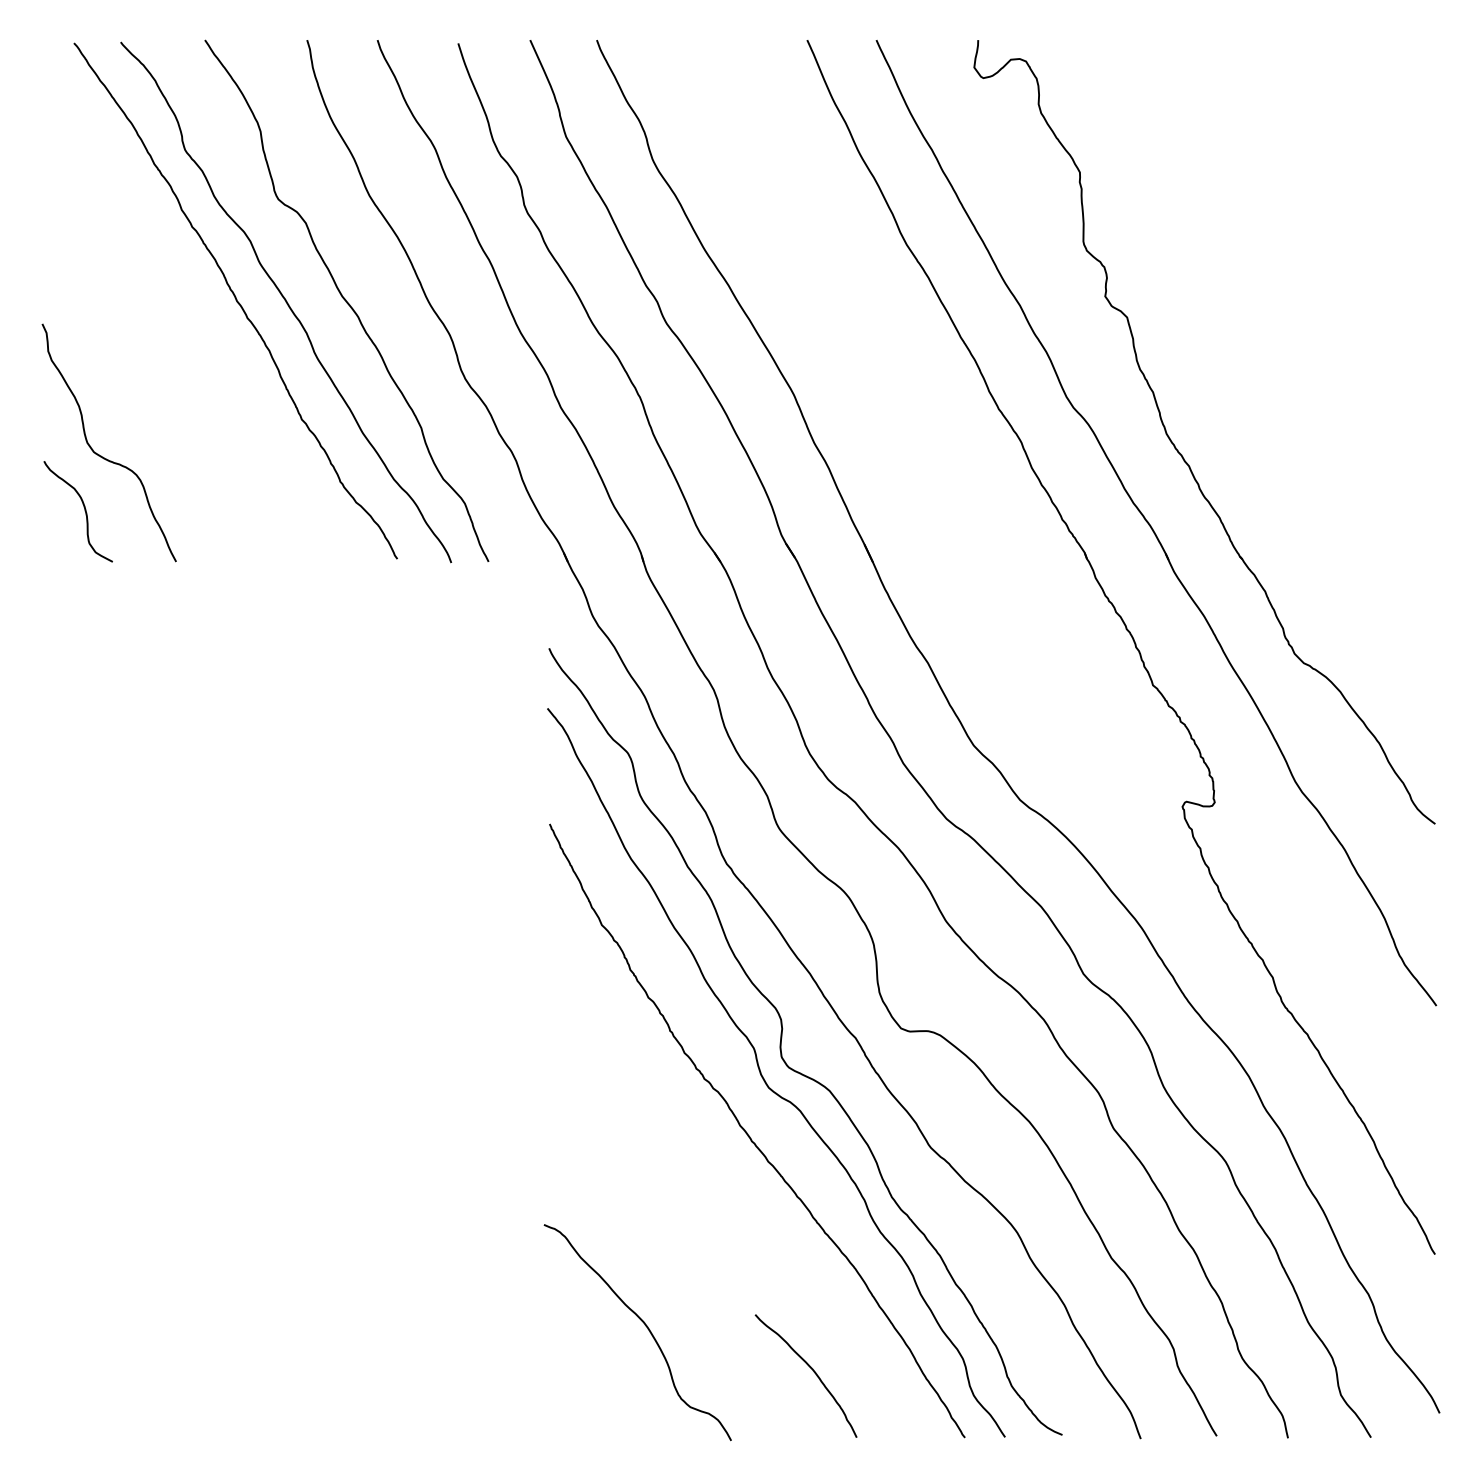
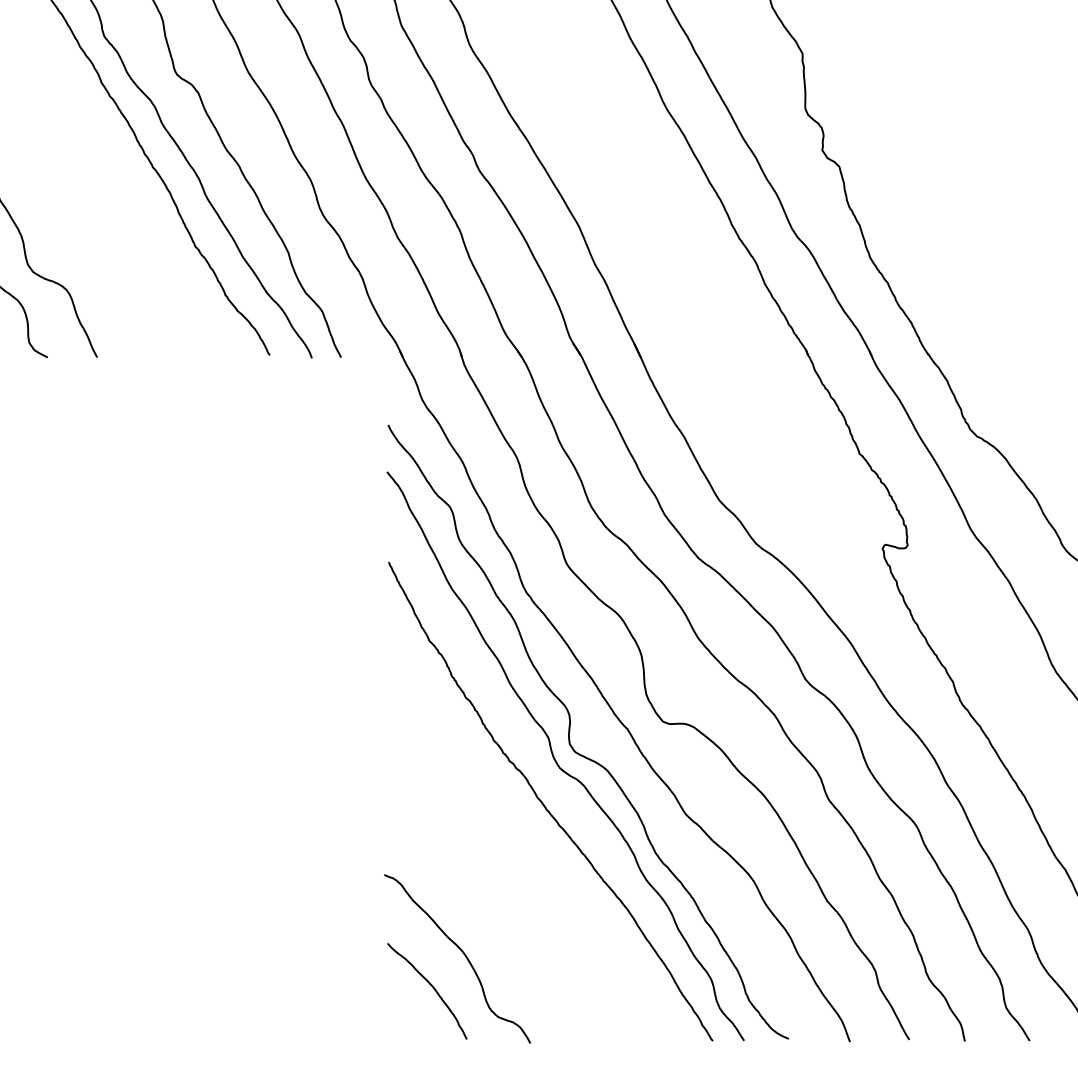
curve: (811, 1369) -> (431, 986), moved

